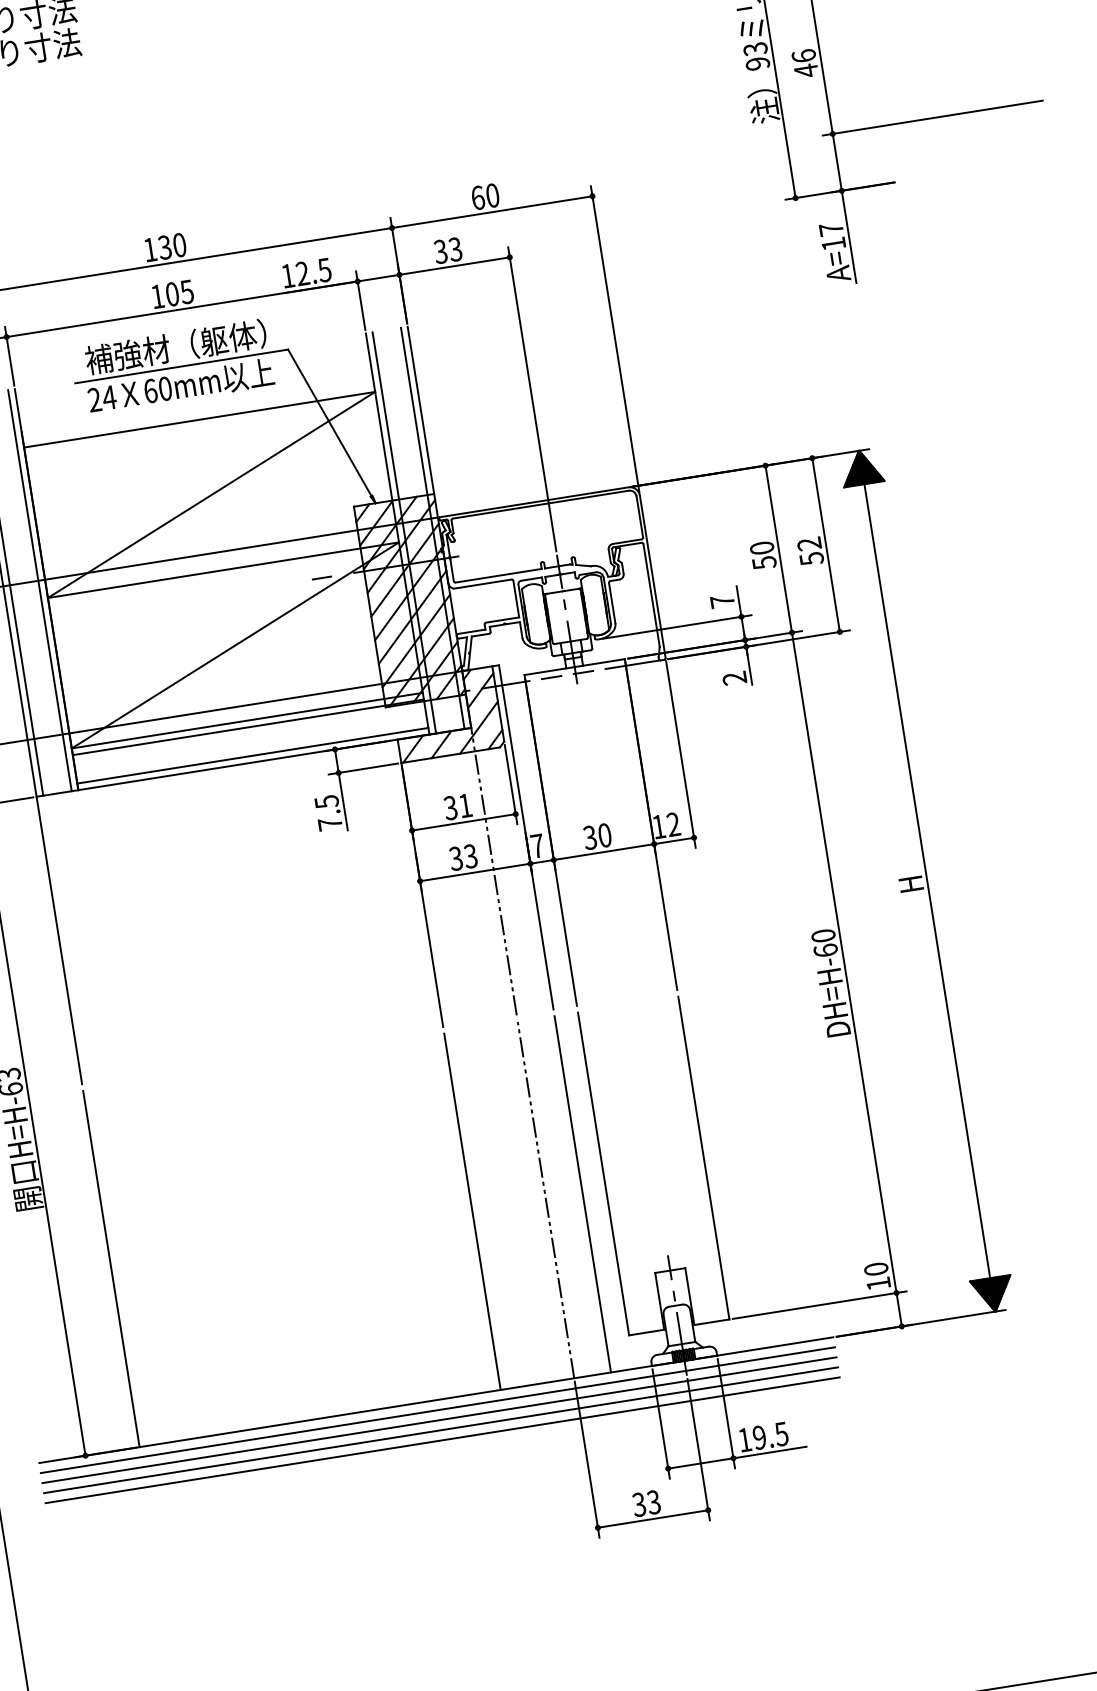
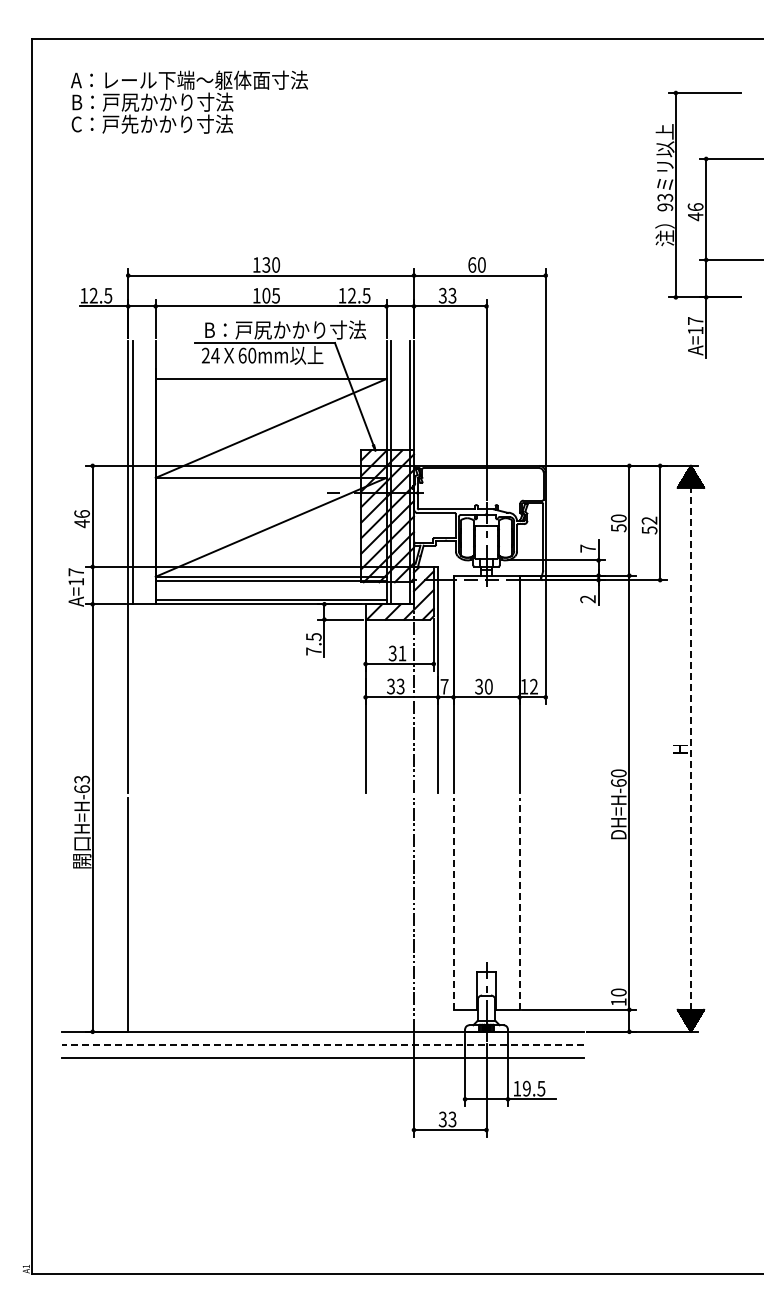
text: (209, 341) -> (285, 329), 補強材（躯体） -> B：戸尻かかり寸法
line: (40, 590) -> (151, 472), removed
line: (926, 880) -> (690, 748), solid -> dashed
line: (703, 1157) -> (519, 903), solid -> dashed
line: (603, 1173) -> (453, 903), solid -> dashed
line: (583, 1193) -> (438, 914), removed
line: (472, 1211) -> (365, 914), removed
line: (438, 1410) -> (323, 1038), removed
line: (438, 1421) -> (322, 1045), solid -> dashed
line: (441, 1430) -> (323, 1051), removed

